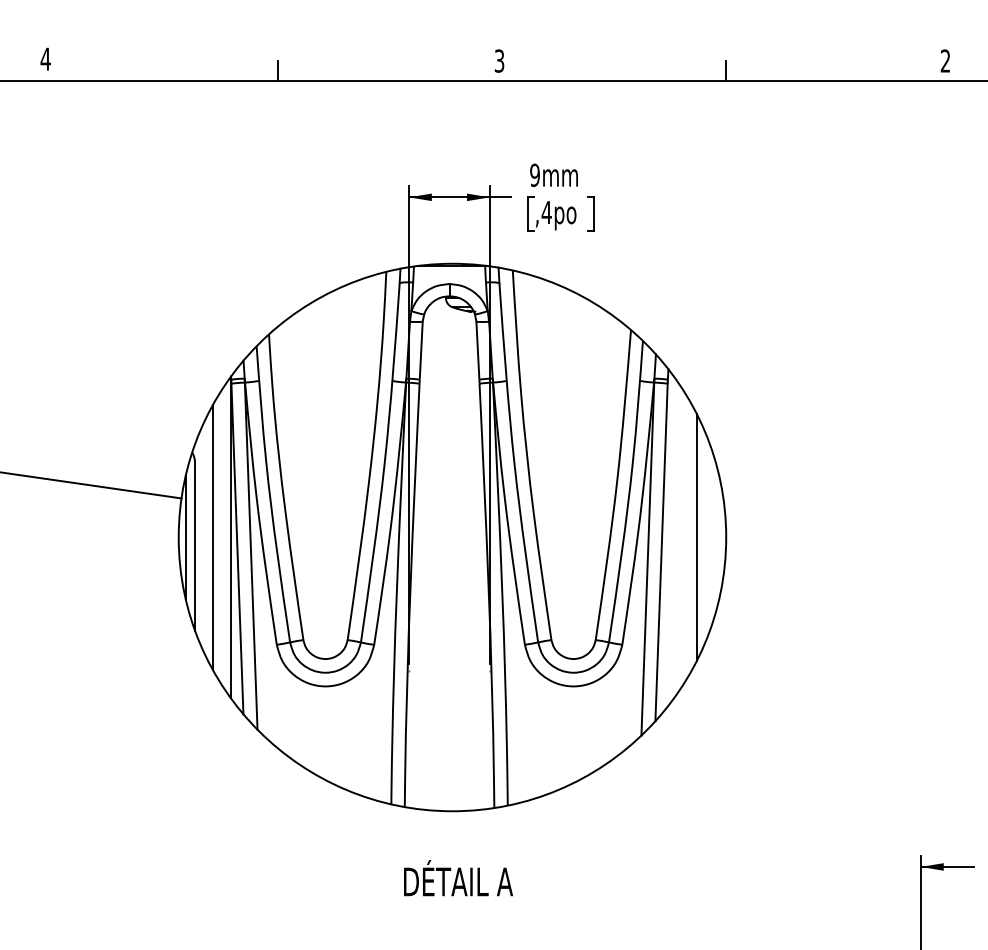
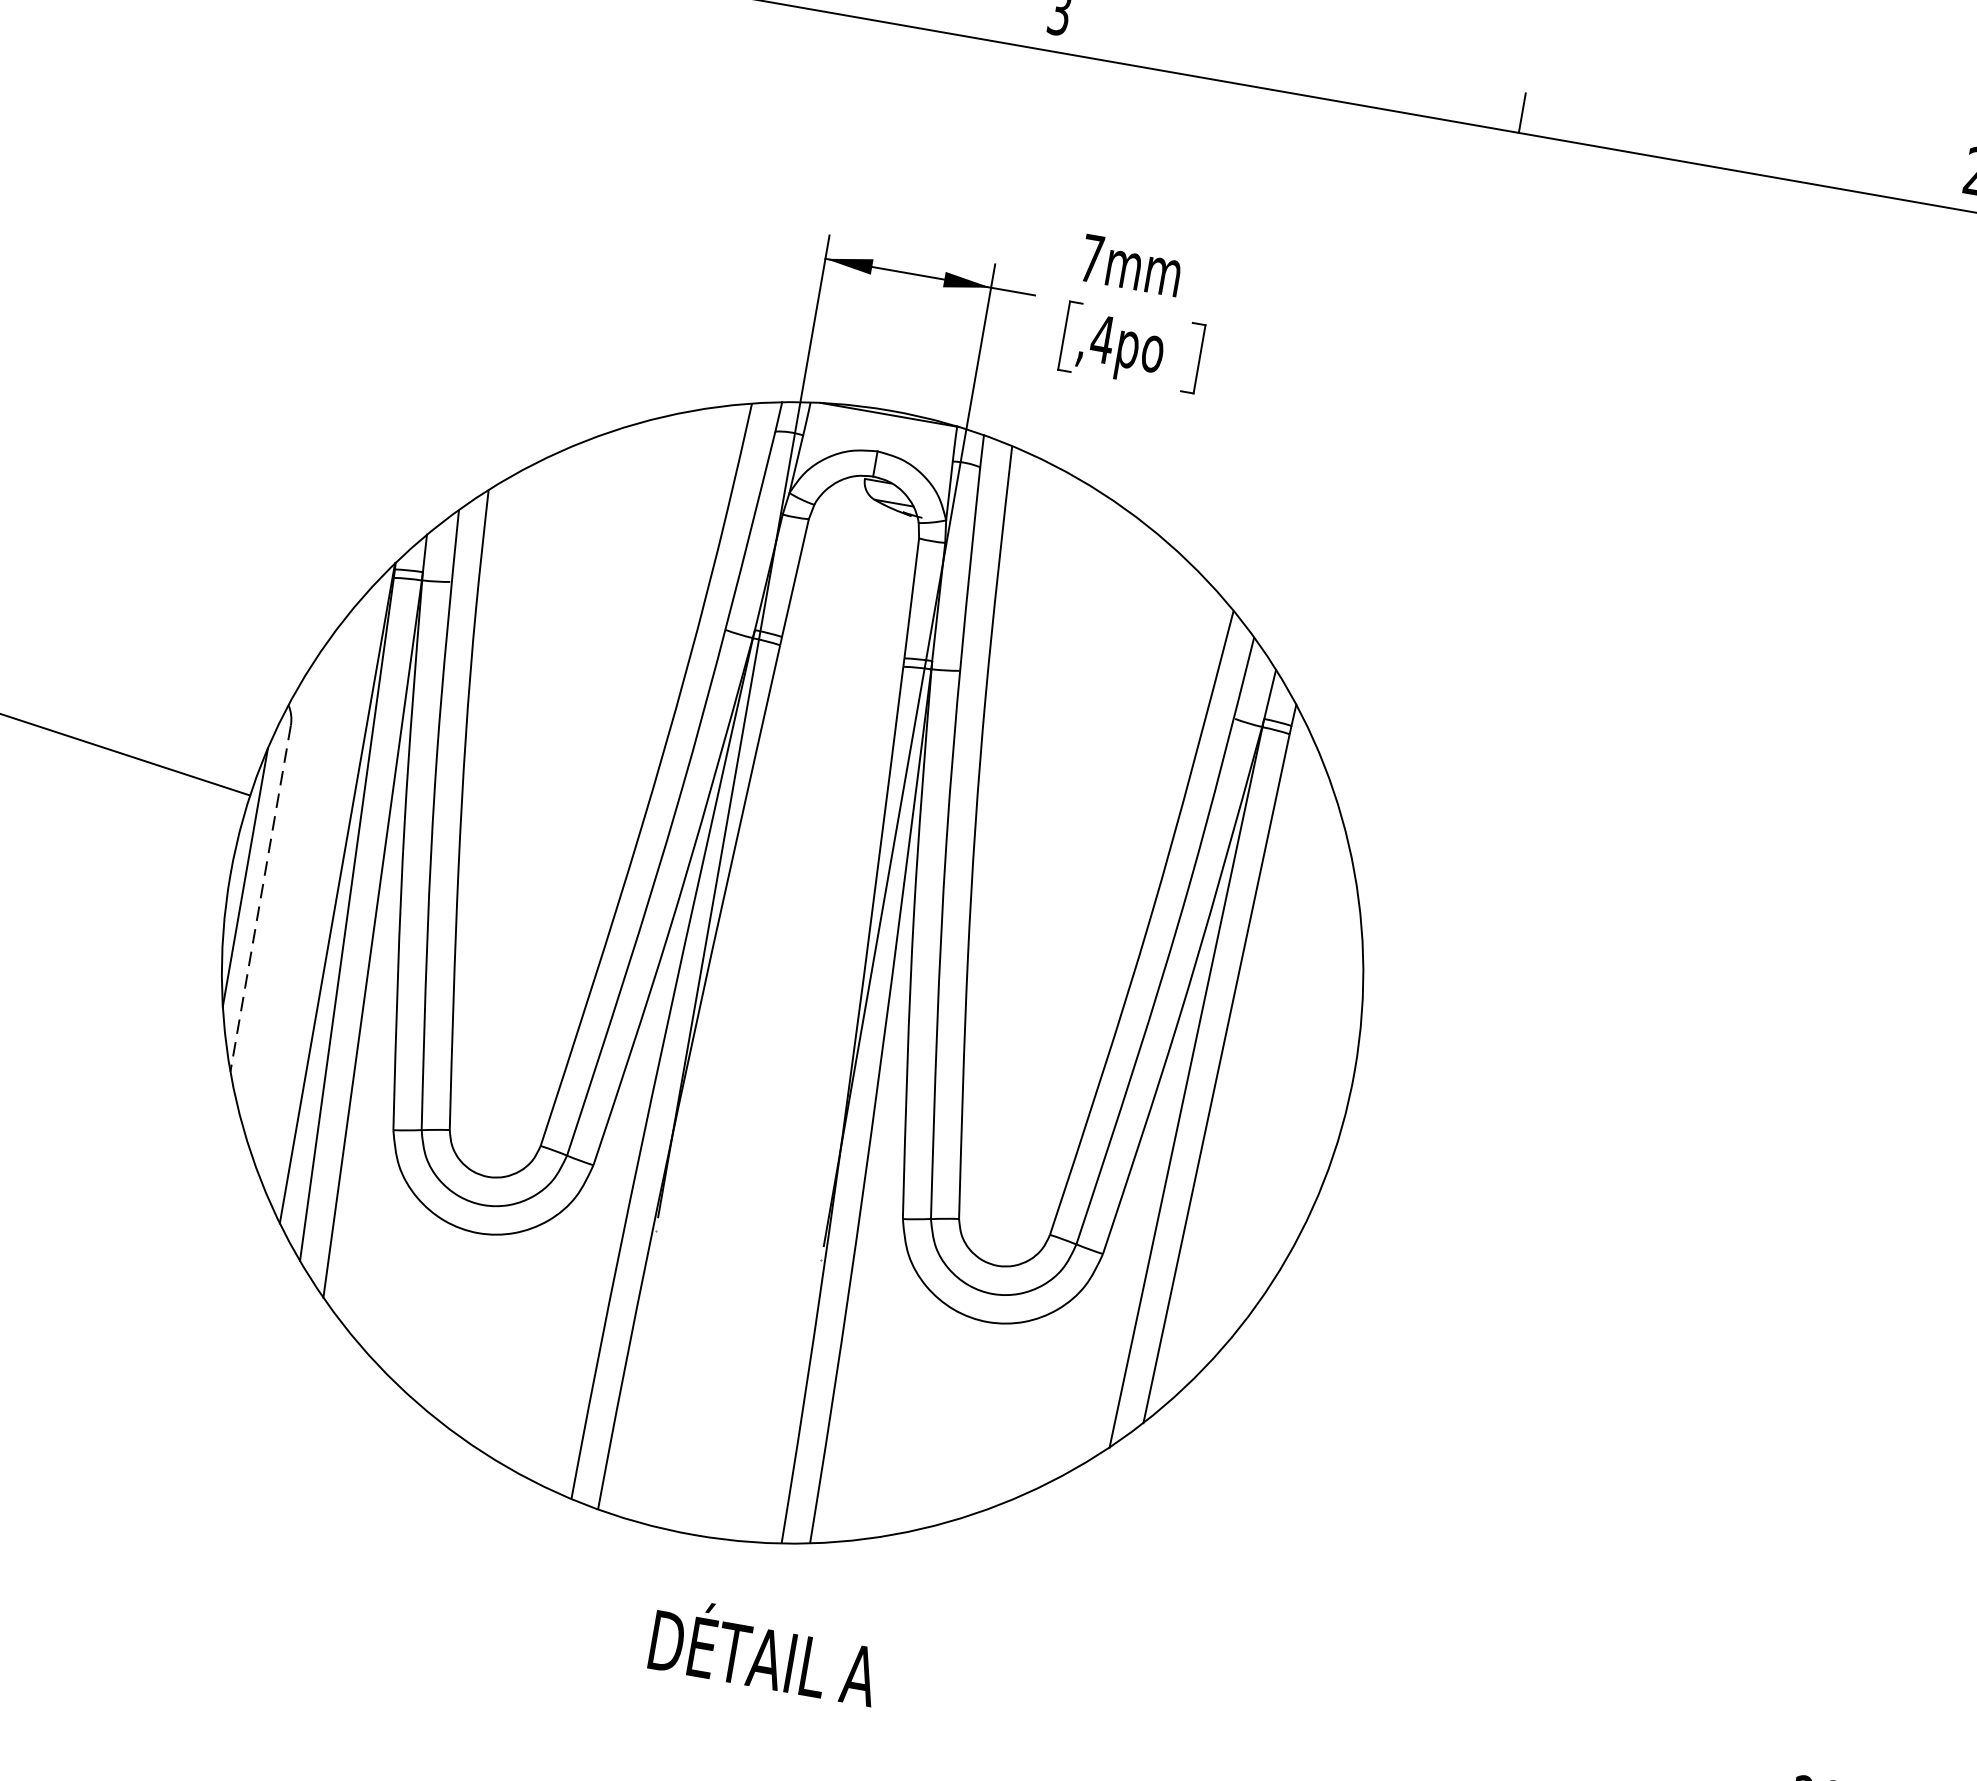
text: (534, 174) -> (1091, 256), 9mm -> 7mm
line: (212, 537) -> (299, 886), removed
line: (696, 537) -> (1293, 1060), removed
line: (194, 546) -> (259, 898), solid -> dashed
text: (458, 878) -> (765, 1651), moved

